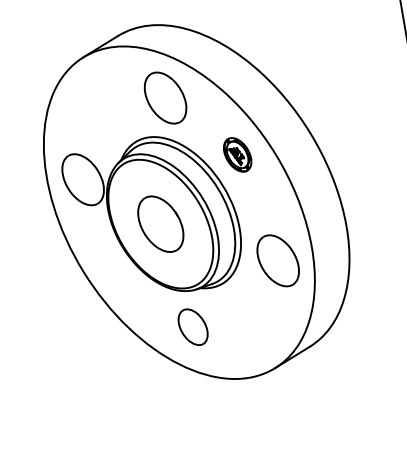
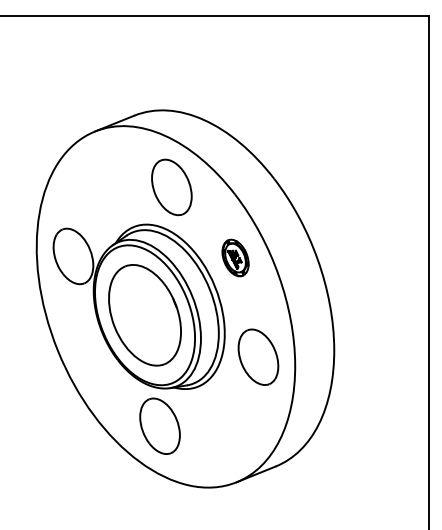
part: (160, 224) -> (144, 315), size x1.67
part: (278, 260) -> (258, 356), moved
part: (192, 326) -> (159, 425), size x1.43

